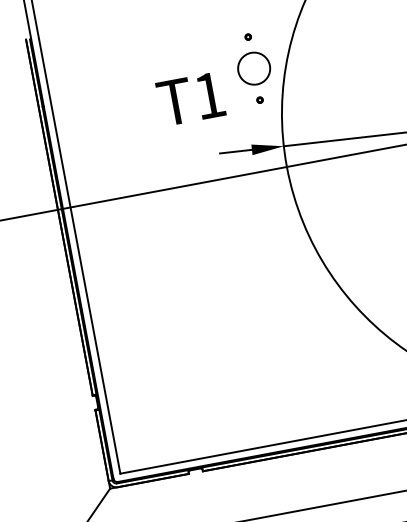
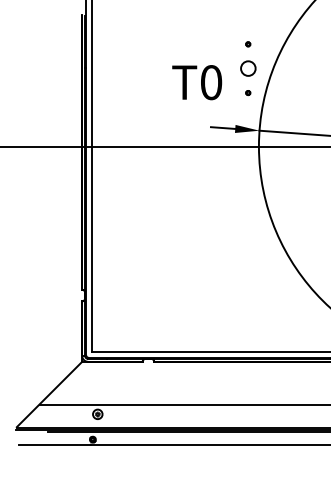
circle: (254, 68) -> (248, 68), size x0.6
text: (209, 95) -> (211, 82), T1 -> T0

